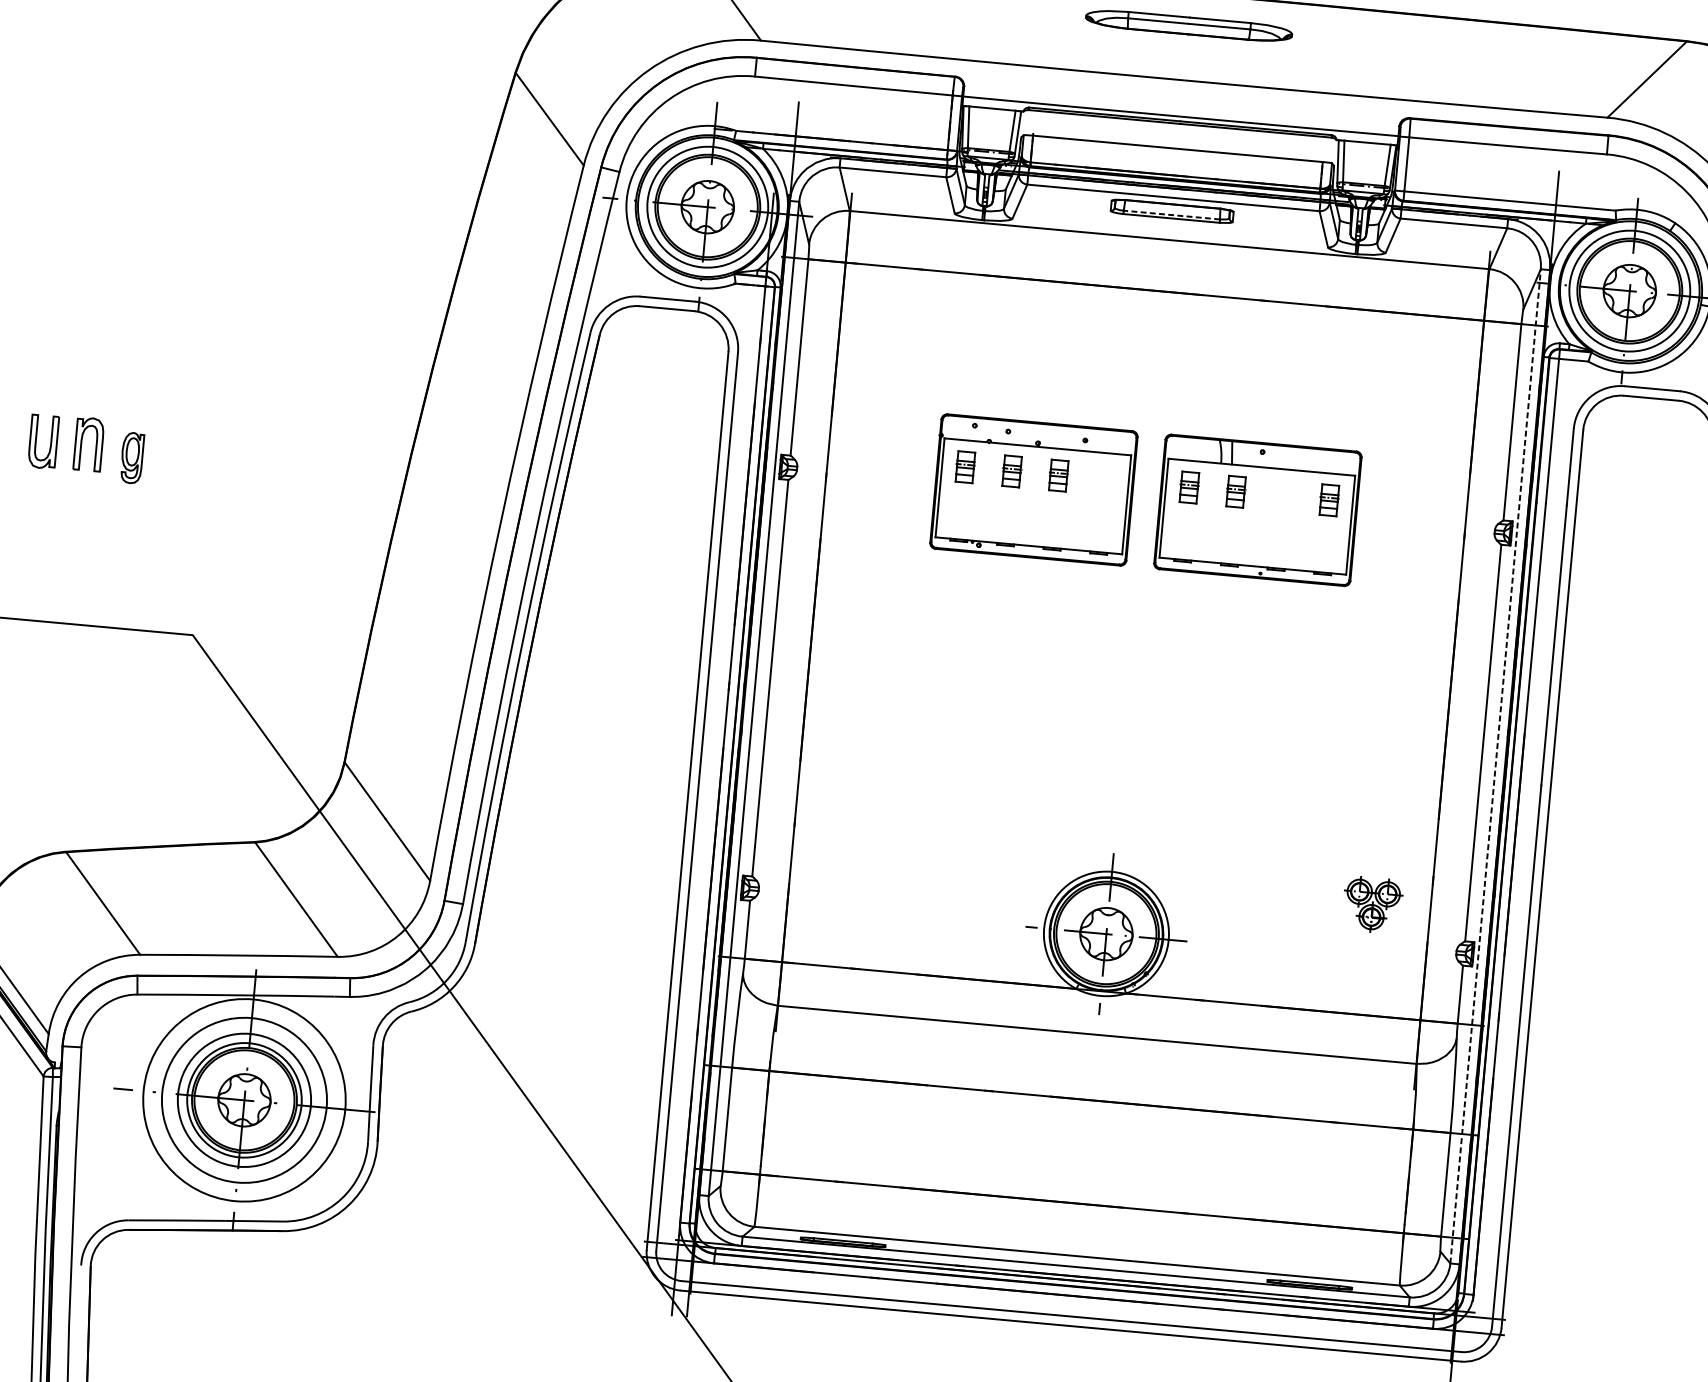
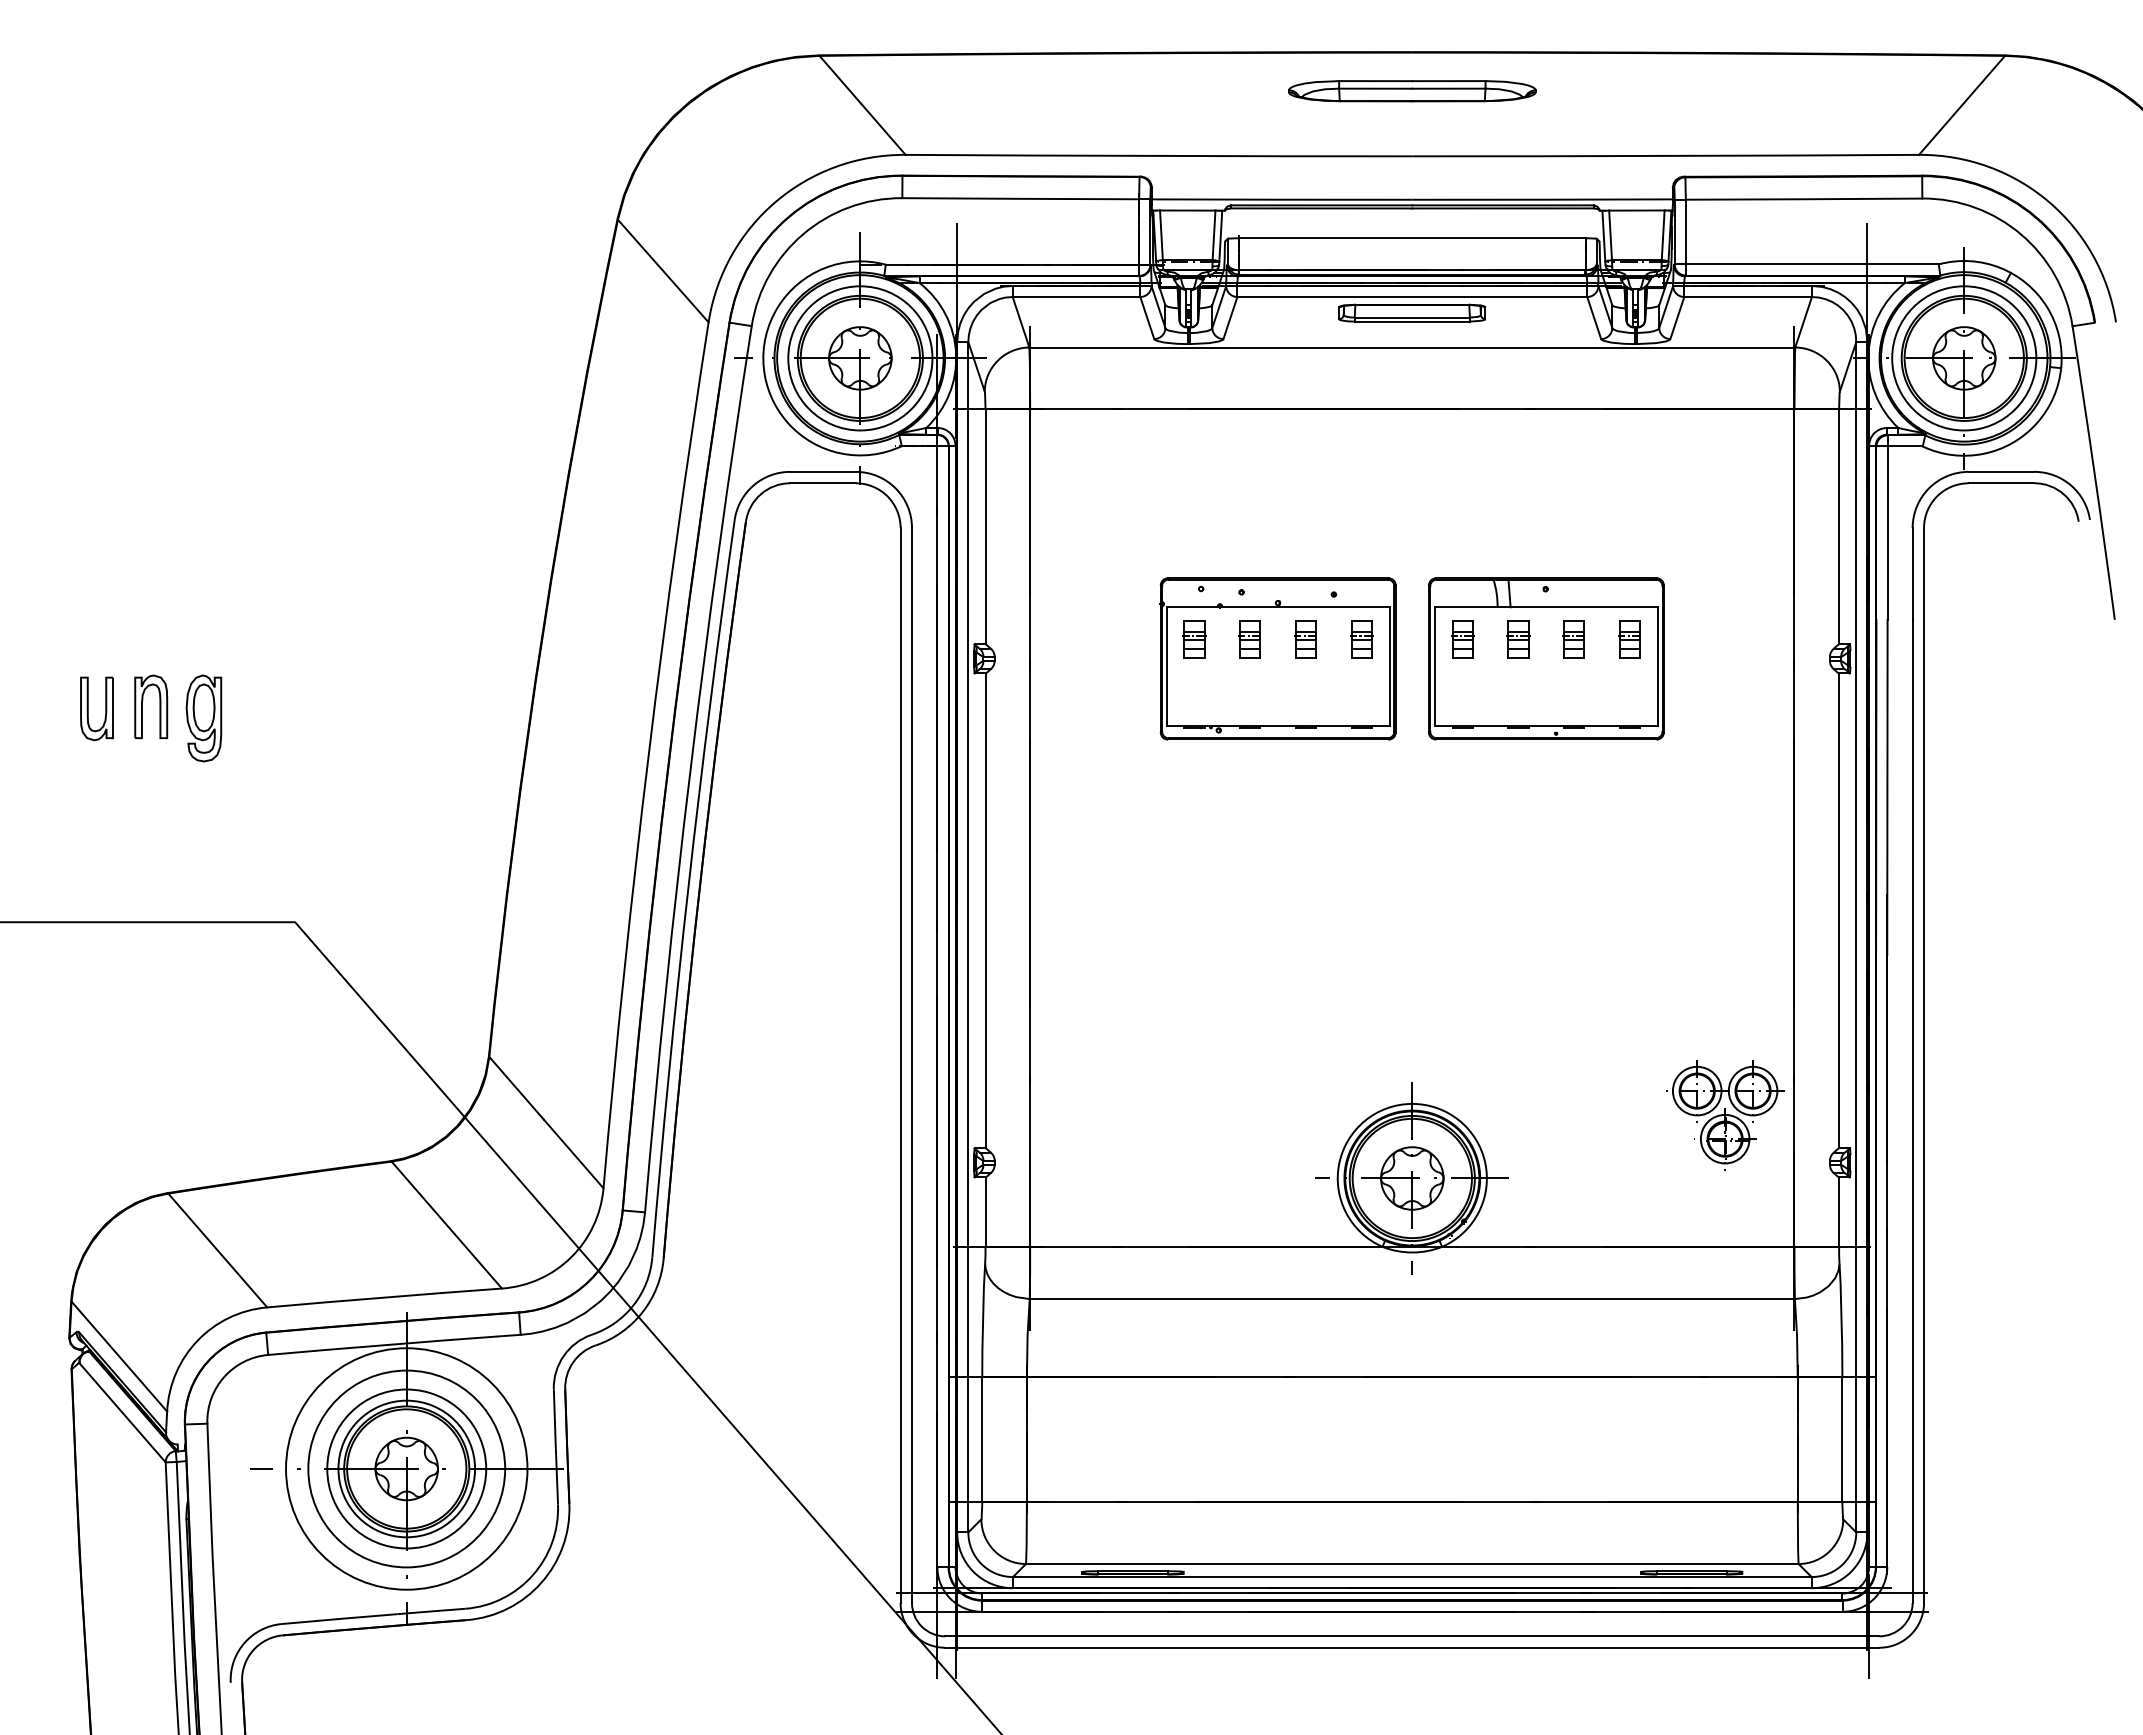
line: (1172, 215) -> (1412, 317), dashed -> solid
part: (131, 458) -> (203, 718), size x1.43
part: (1104, 480) -> (1361, 639), added
part: (1282, 496) -> (1573, 639), added
line: (1495, 765) -> (1856, 936), dashed -> solid
part: (1372, 905) -> (1725, 1115), size x1.67

